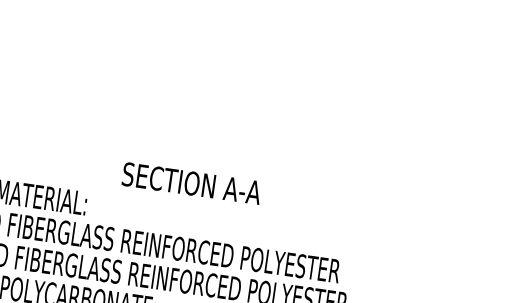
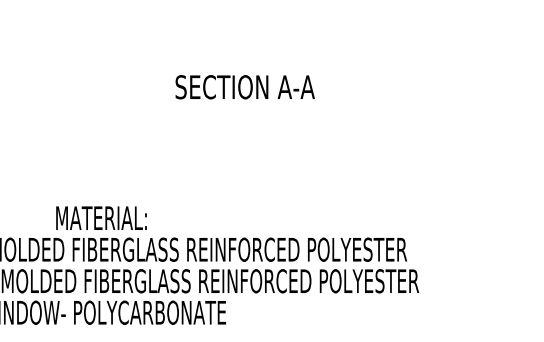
text: (191, 183) -> (244, 87), moved

